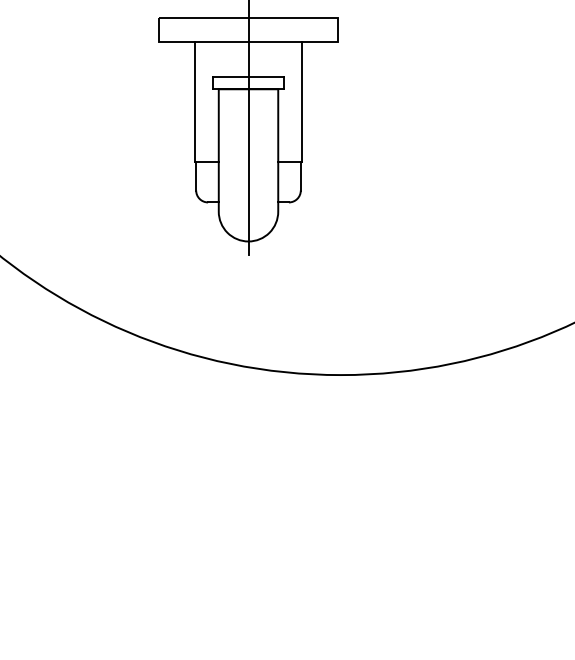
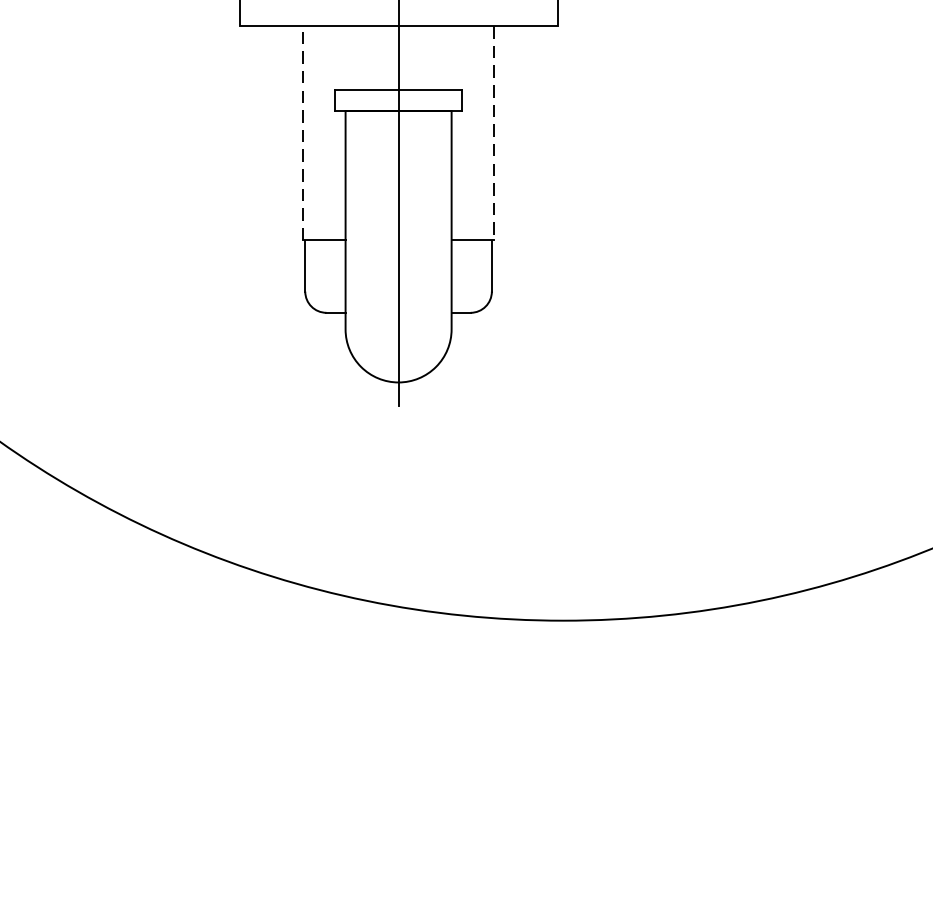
line: (195, 101) -> (304, 132), solid -> dashed
line: (302, 102) -> (494, 134), solid -> dashed

